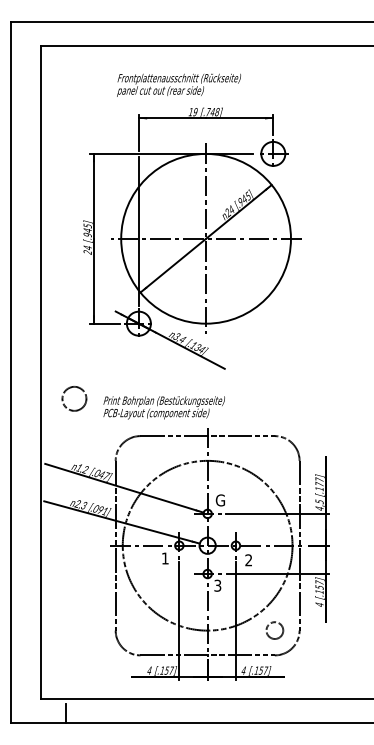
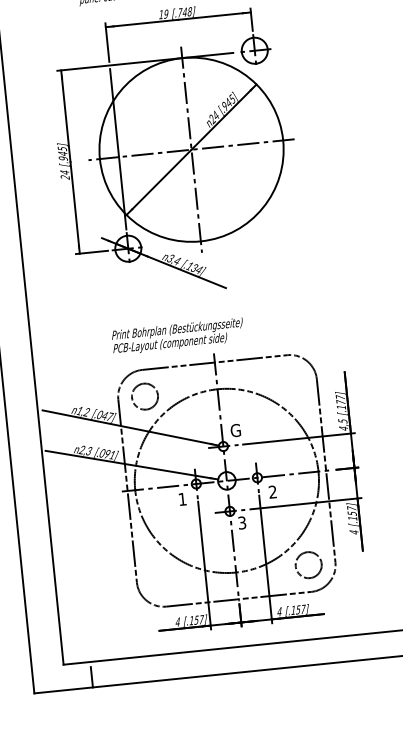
circle: (74, 398) -> (145, 396), moved
text: (163, 407) -> (177, 336), moved
circle: (274, 630) -> (308, 565), size x1.43

